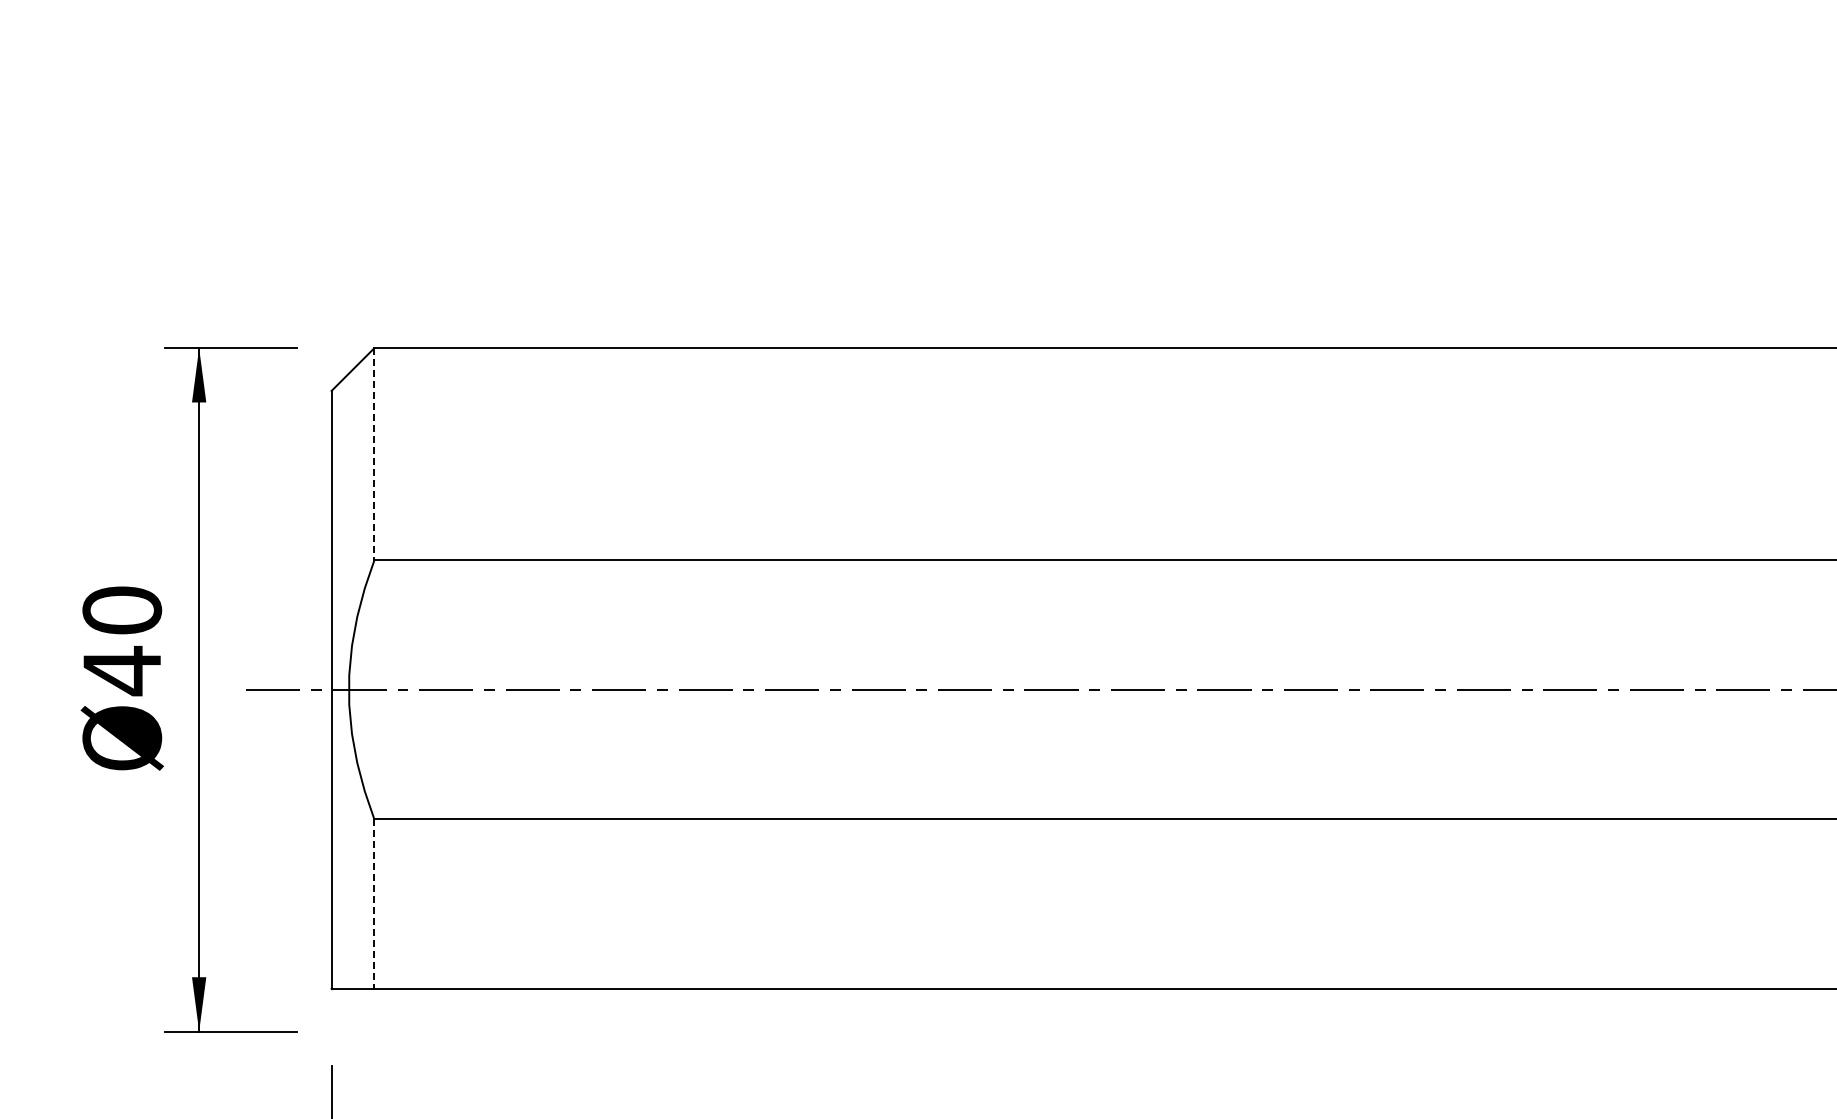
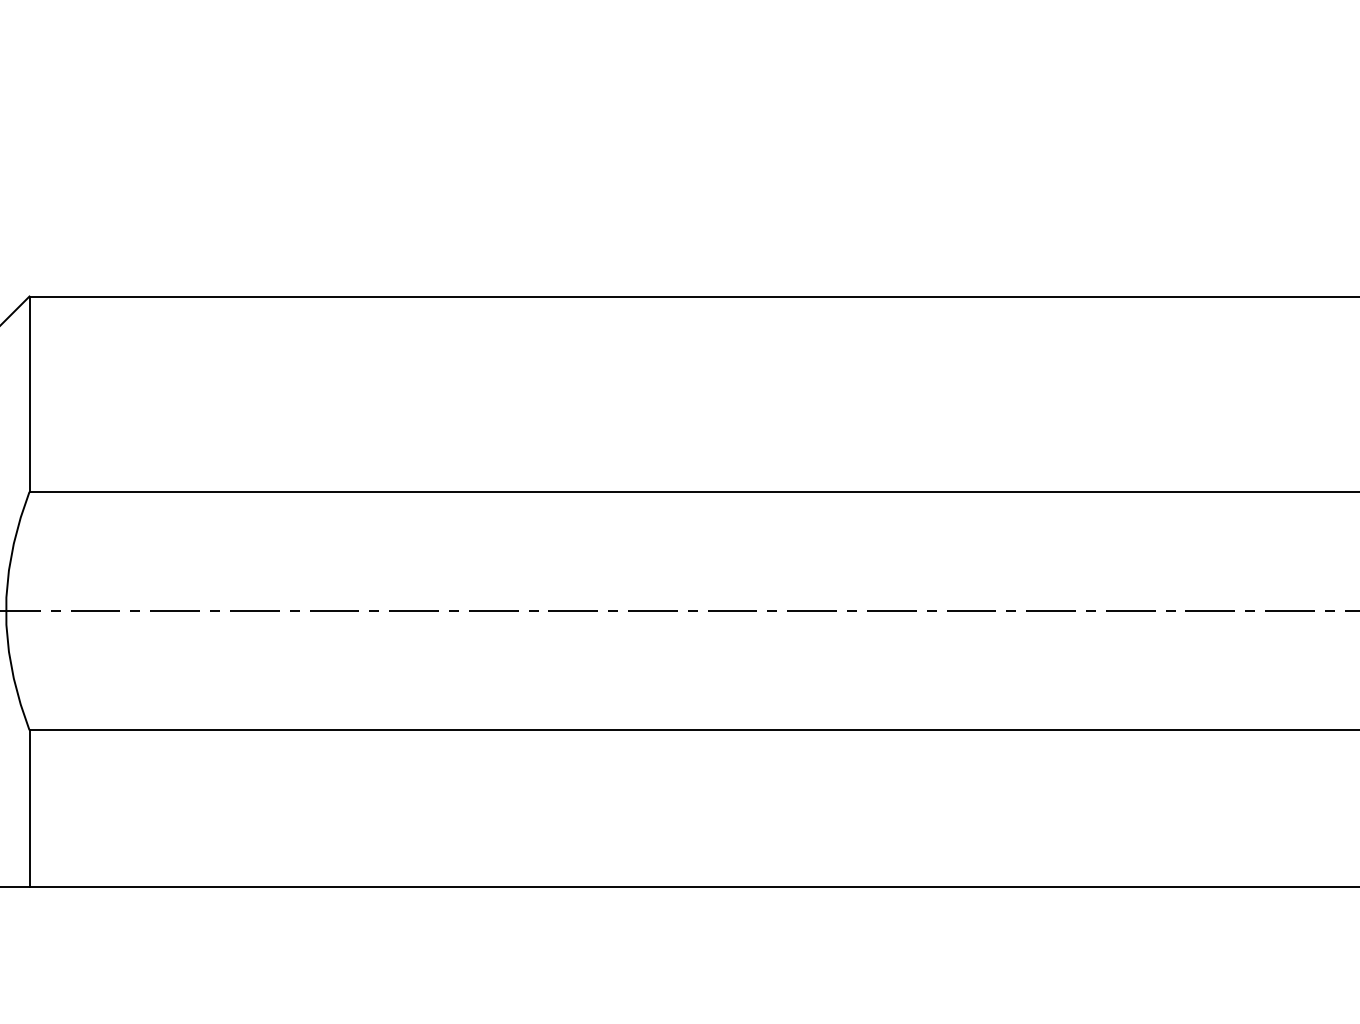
line: (374, 454) -> (29, 394), dashed -> solid
line: (374, 904) -> (29, 808), dashed -> solid

